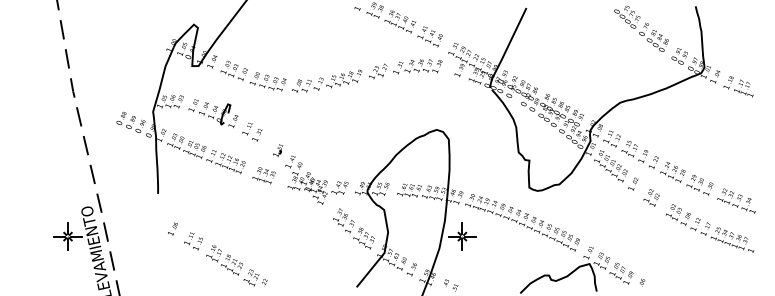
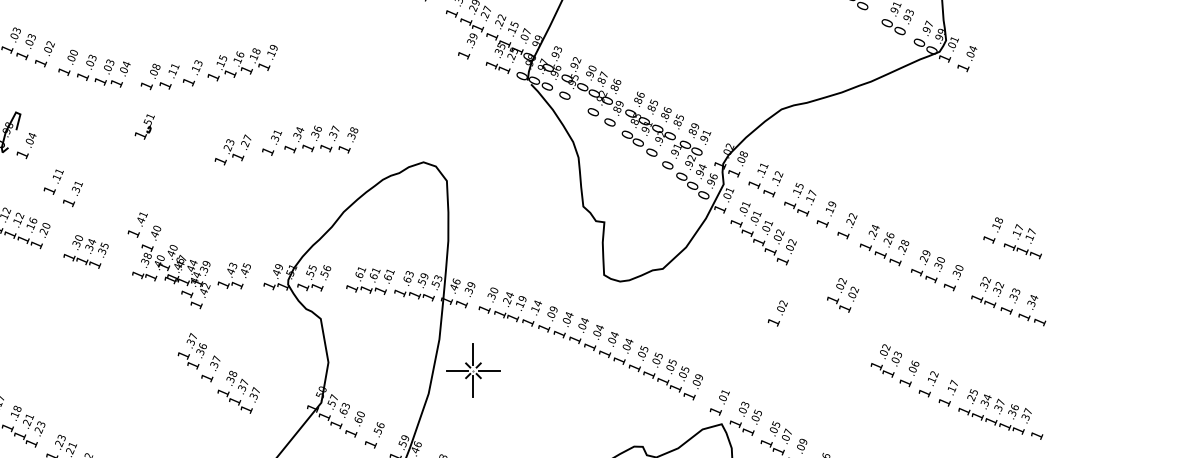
text: (405, 69) -> (286, 145), moved
text: (738, 86) -> (1012, 237), moved
text: (252, 131) -> (63, 186), moved
part: (278, 150) -> (145, 126), moved
text: (633, 183) -> (778, 311), moved
text: (353, 228) -> (217, 372), moved
text: (710, 228) -> (957, 391), moved

